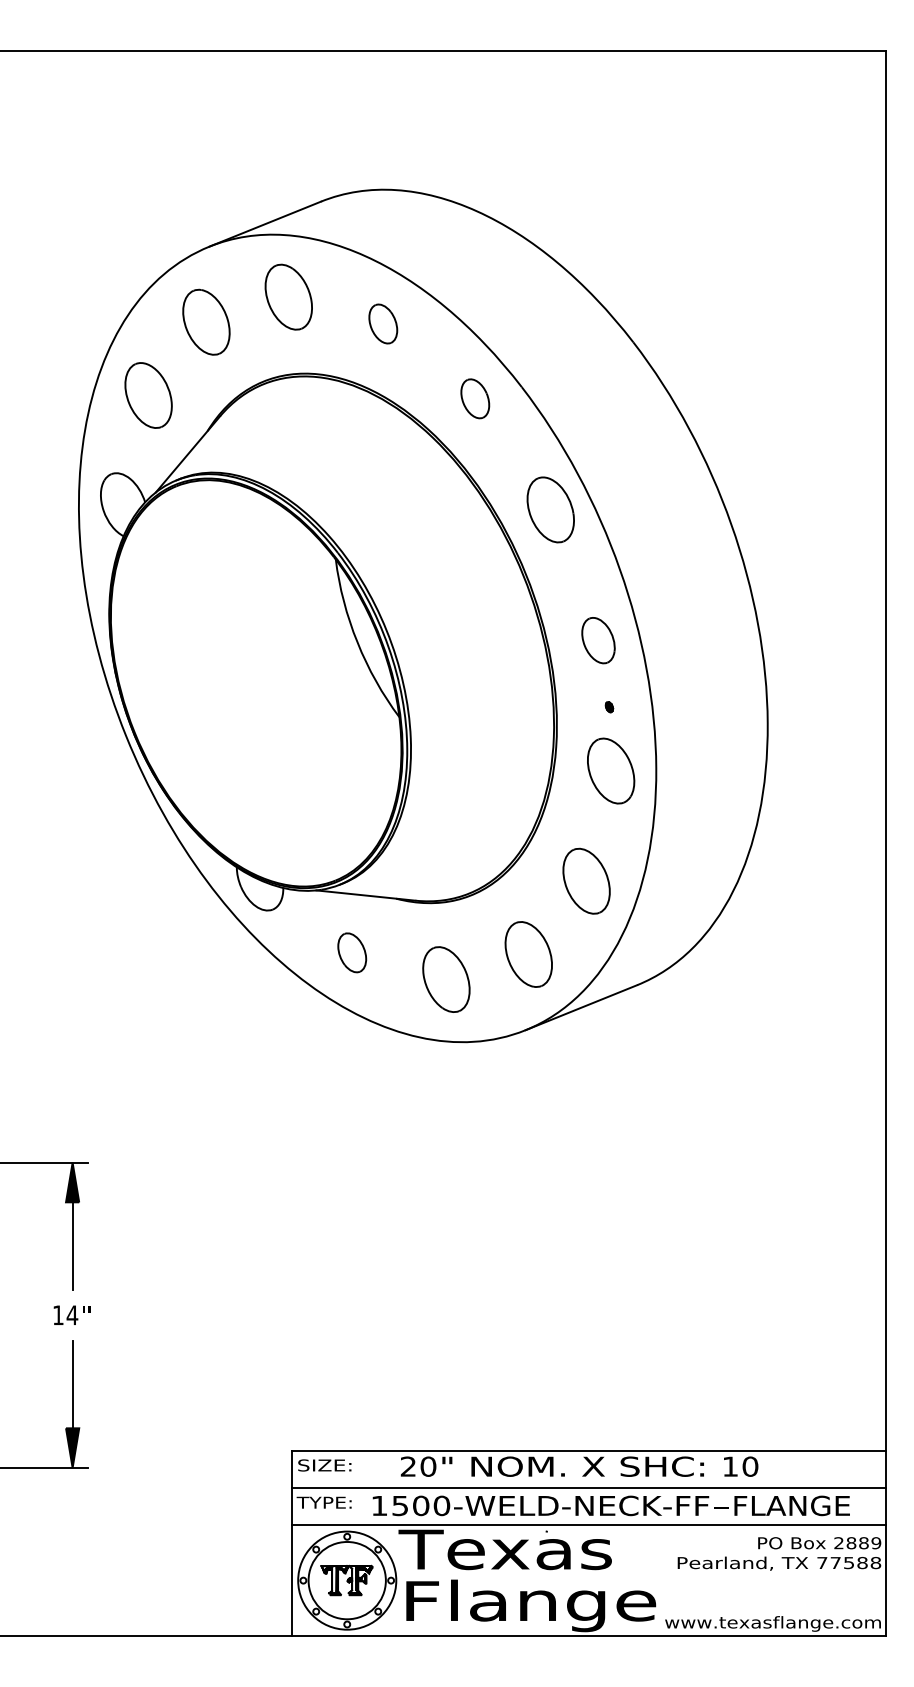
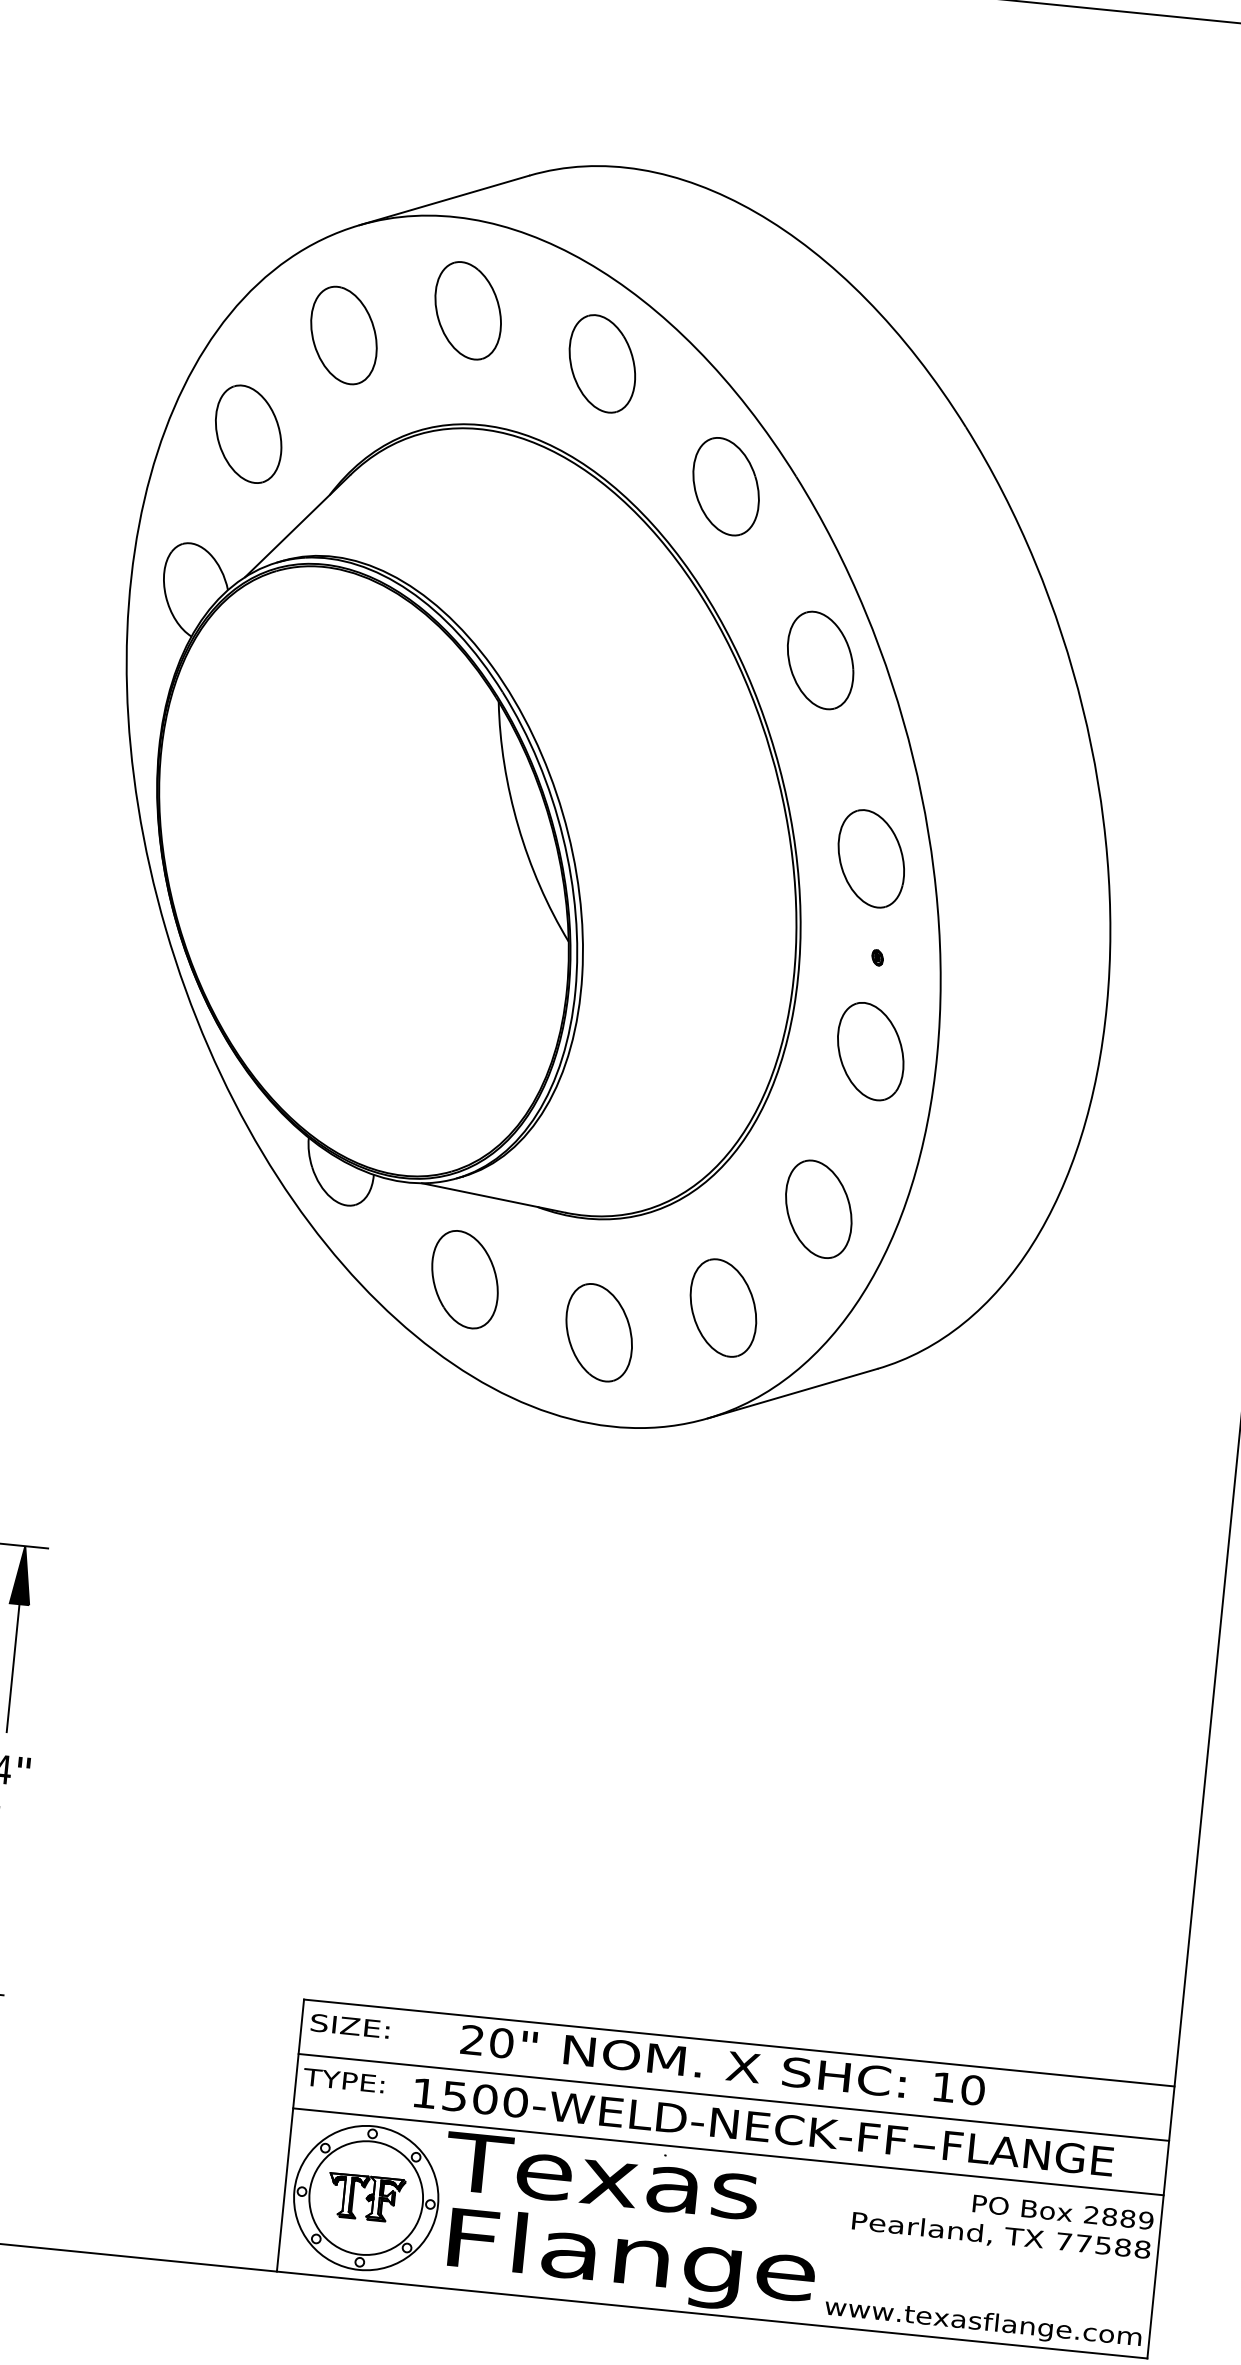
part: (383, 323) -> (602, 363), size x1.67
part: (475, 398) -> (726, 486), size x1.67
part: (598, 640) -> (871, 858), size x1.43
part: (352, 952) -> (465, 1279), size x1.67

